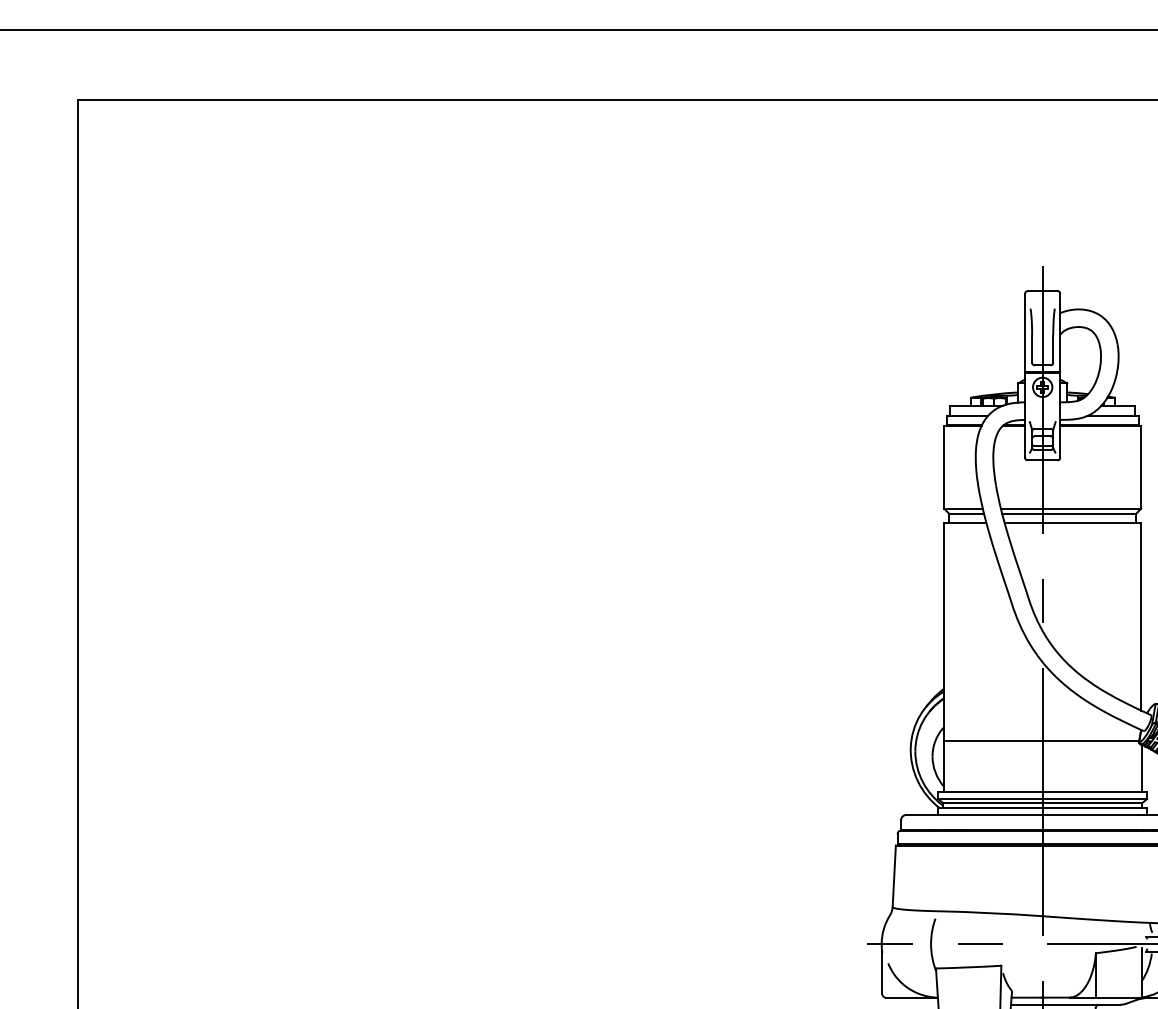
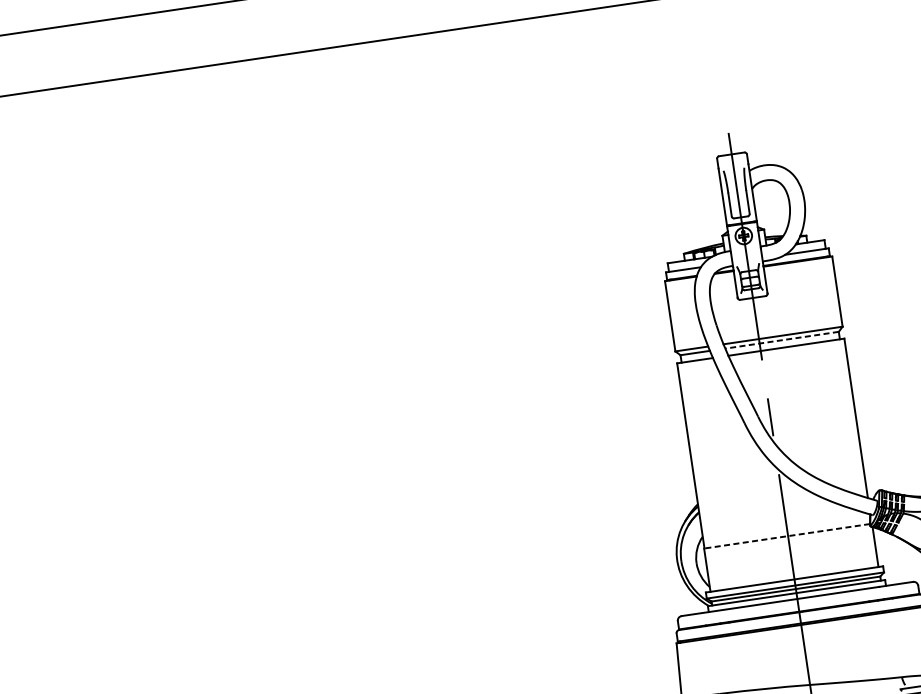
line: (1069, 514) -> (782, 340), solid -> dashed
line: (1041, 740) -> (787, 535), solid -> dashed

